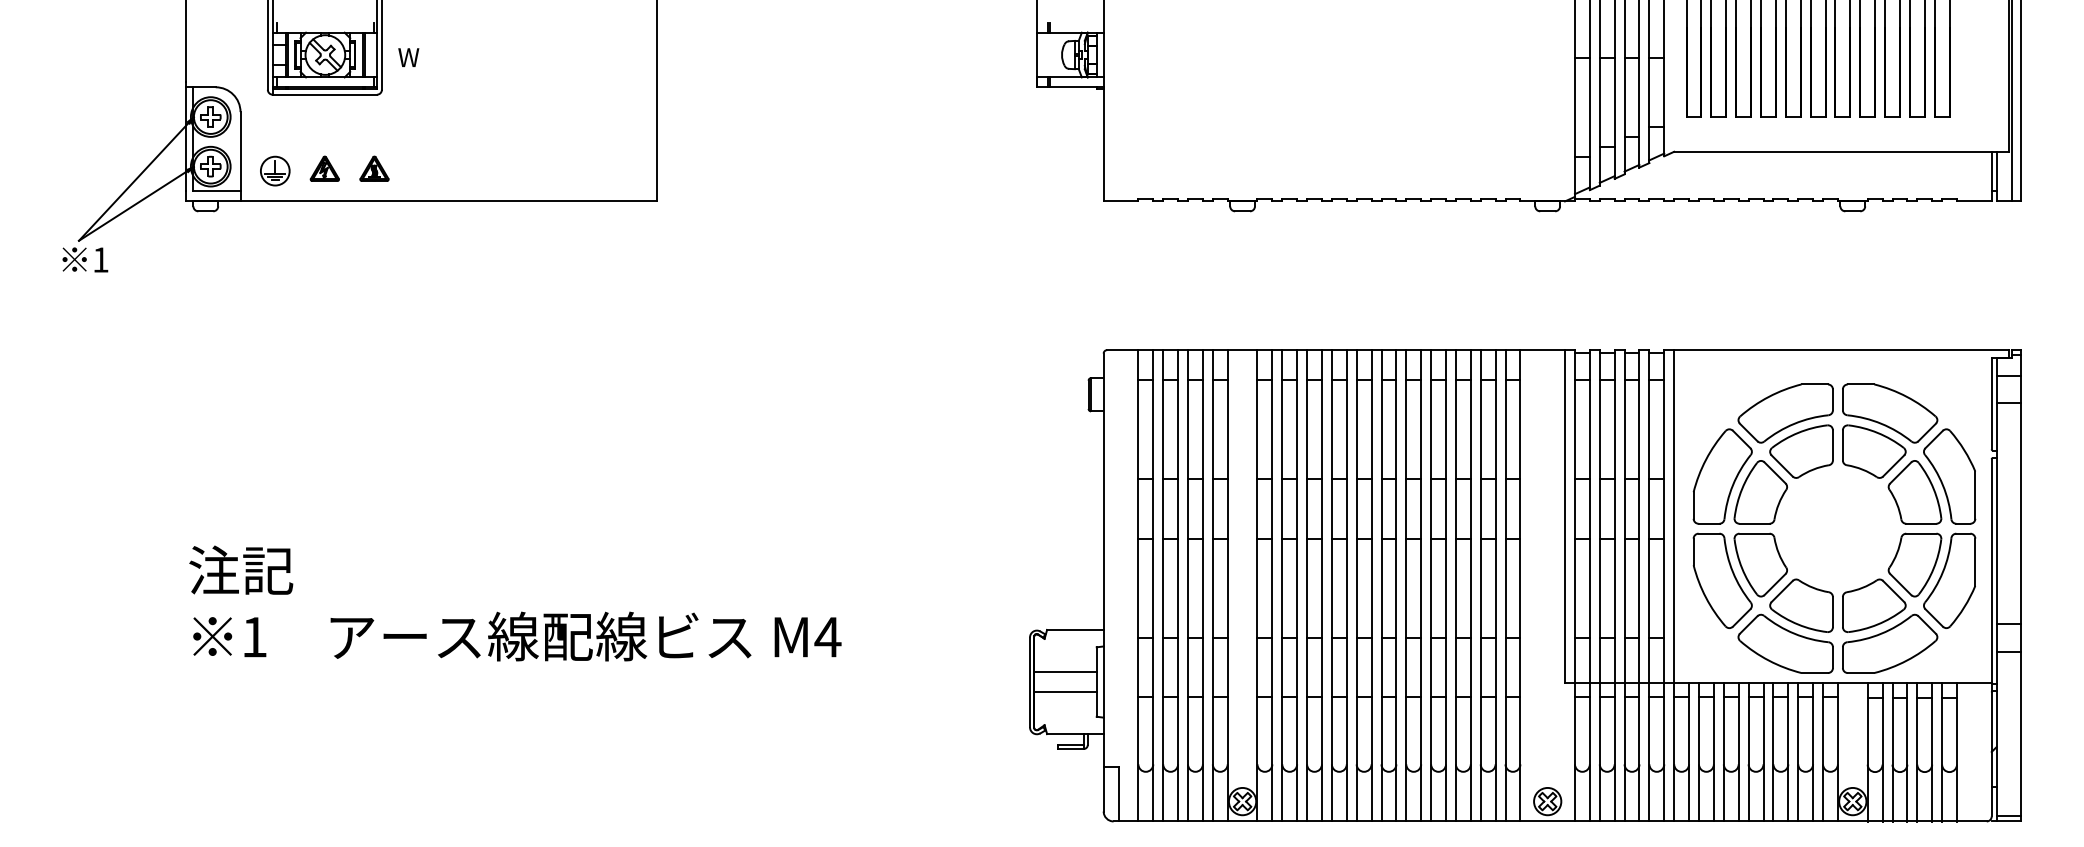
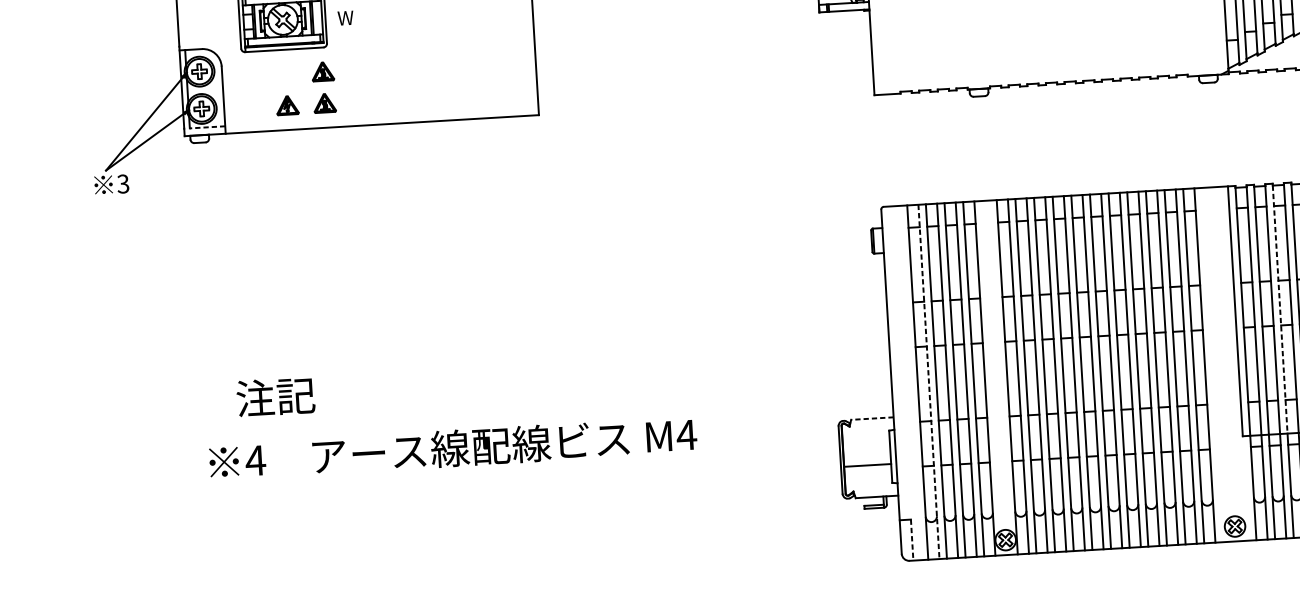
part: (374, 126) -> (323, 71), added
part: (275, 170) -> (250, 108), removed
line: (216, 191) -> (207, 127), solid -> dashed
text: (100, 259) -> (123, 183), 1 -> 3
line: (1624, 517) -> (1280, 309), solid -> dashed
text: (241, 569) -> (275, 396), moved
line: (1153, 585) -> (929, 381), solid -> dashed
line: (1074, 629) -> (871, 418), solid -> dashed
text: (254, 637) -> (255, 460), 1 -> 4
line: (1065, 672) -> (866, 451), removed
line: (1118, 794) -> (912, 540), solid -> dashed

